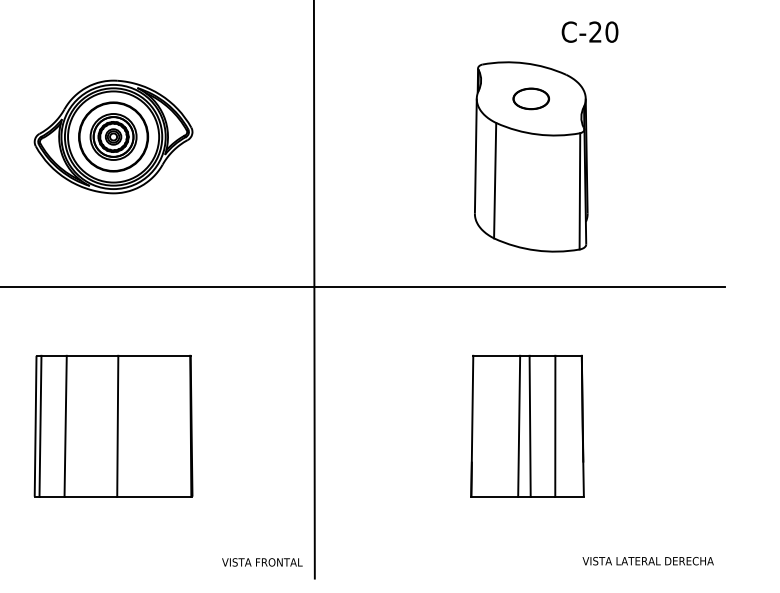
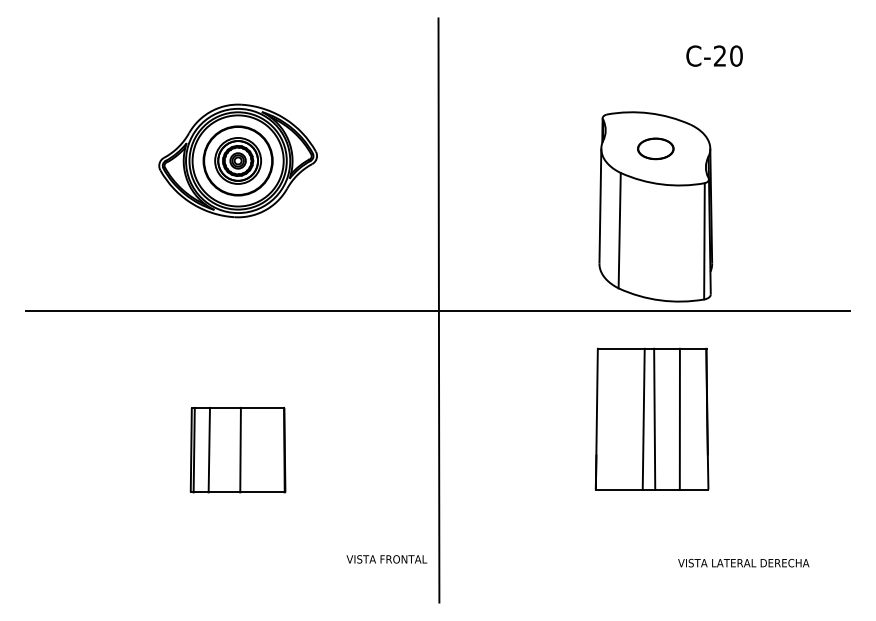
part: (530, 156) -> (655, 206), moved
part: (112, 425) -> (237, 449), size x0.6
part: (526, 425) -> (651, 418), moved
text: (647, 561) -> (743, 563), moved
text: (261, 562) -> (386, 559), moved

